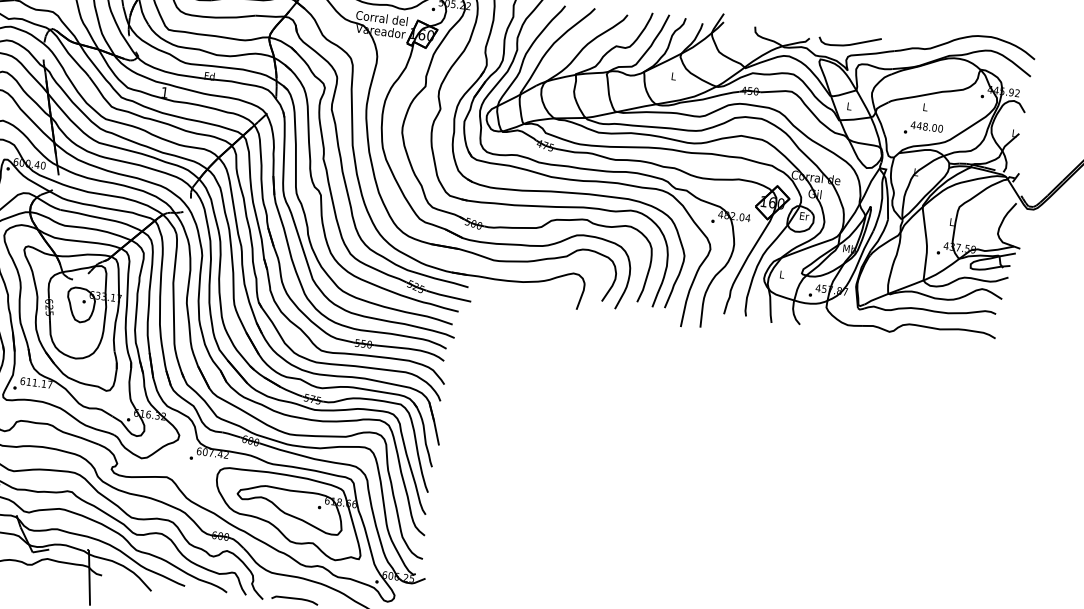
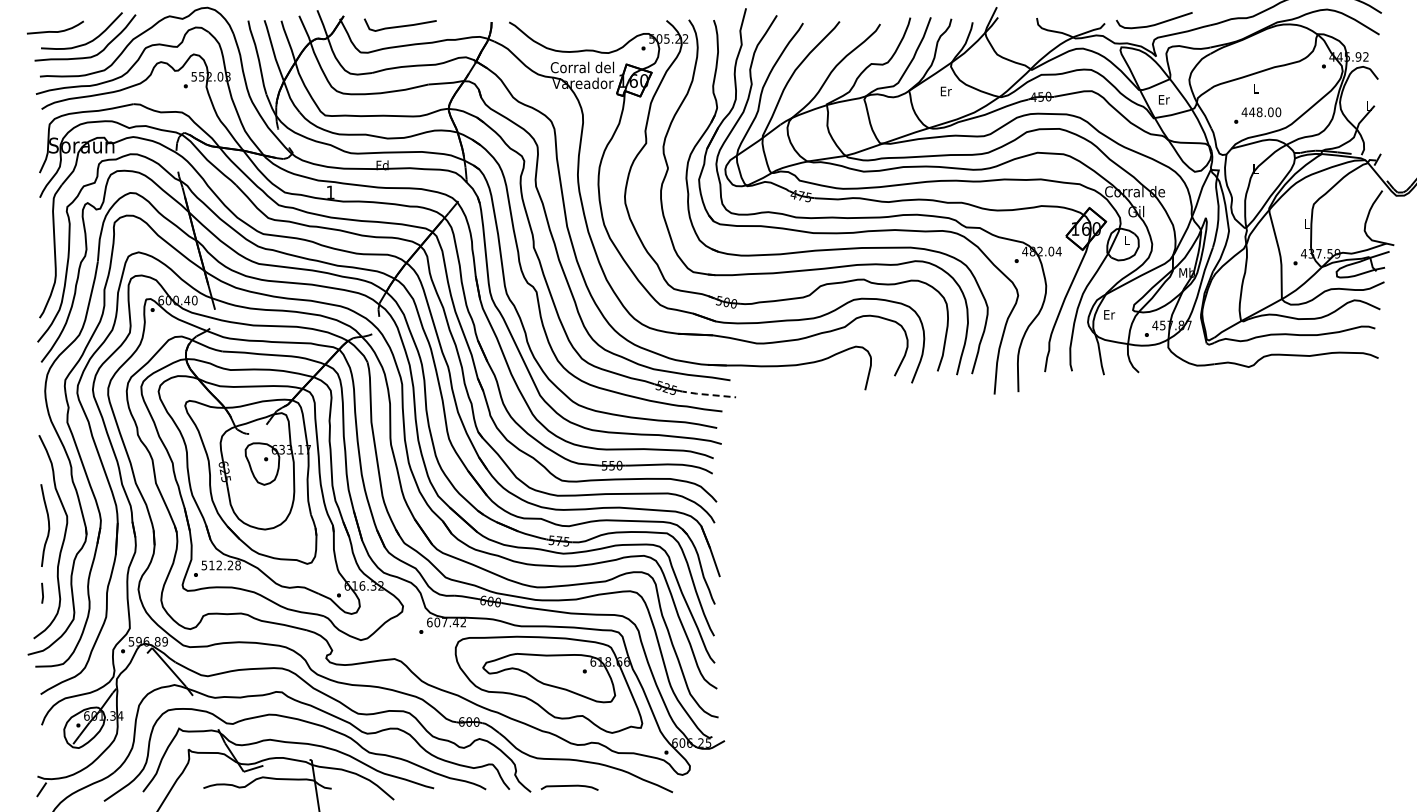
text: (673, 76) -> (945, 91), L -> Er
text: (849, 106) -> (1163, 99), L -> Er
text: (804, 216) -> (1126, 240), Er -> L
text: (782, 274) -> (1109, 314), L -> Er
line: (447, 296) -> (706, 394), solid -> dashed
text: (35, 382) -> (220, 565), 611.17 -> 512.28

